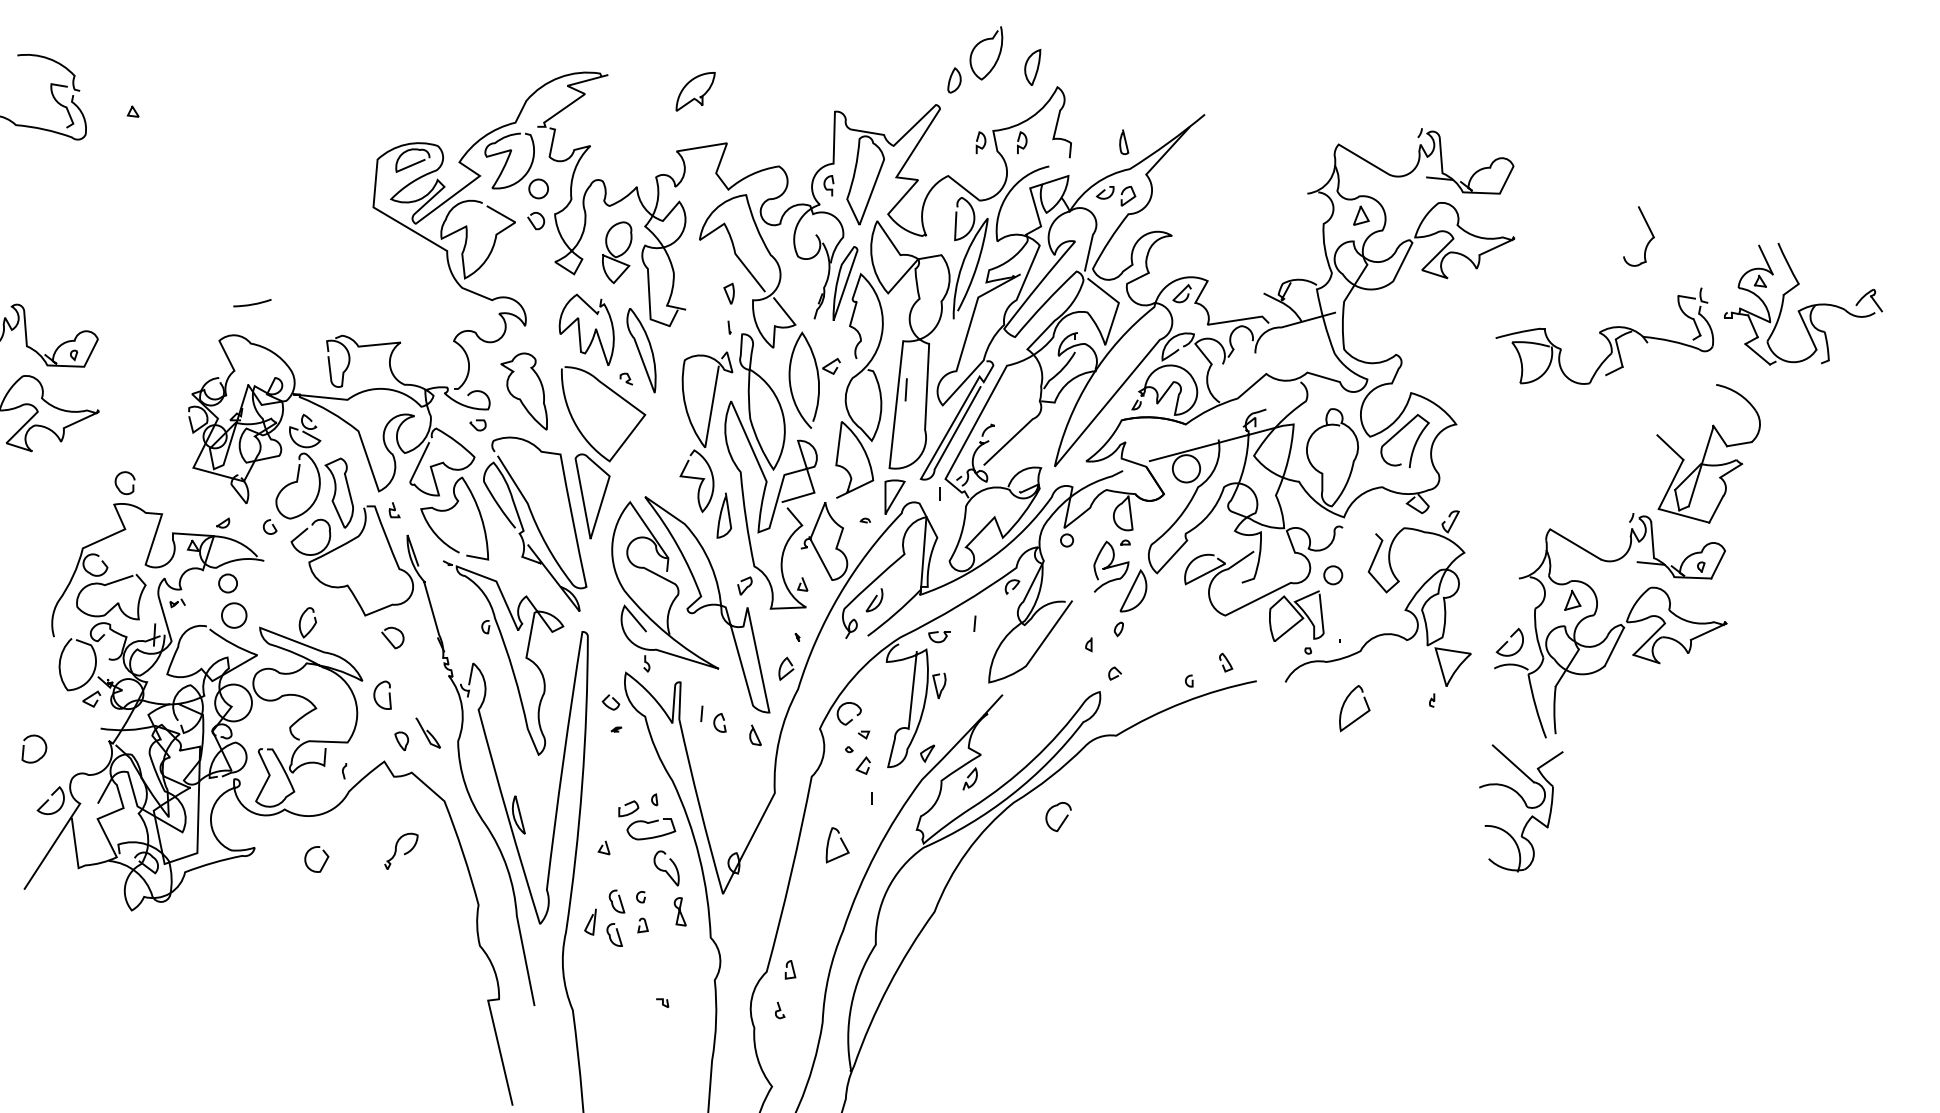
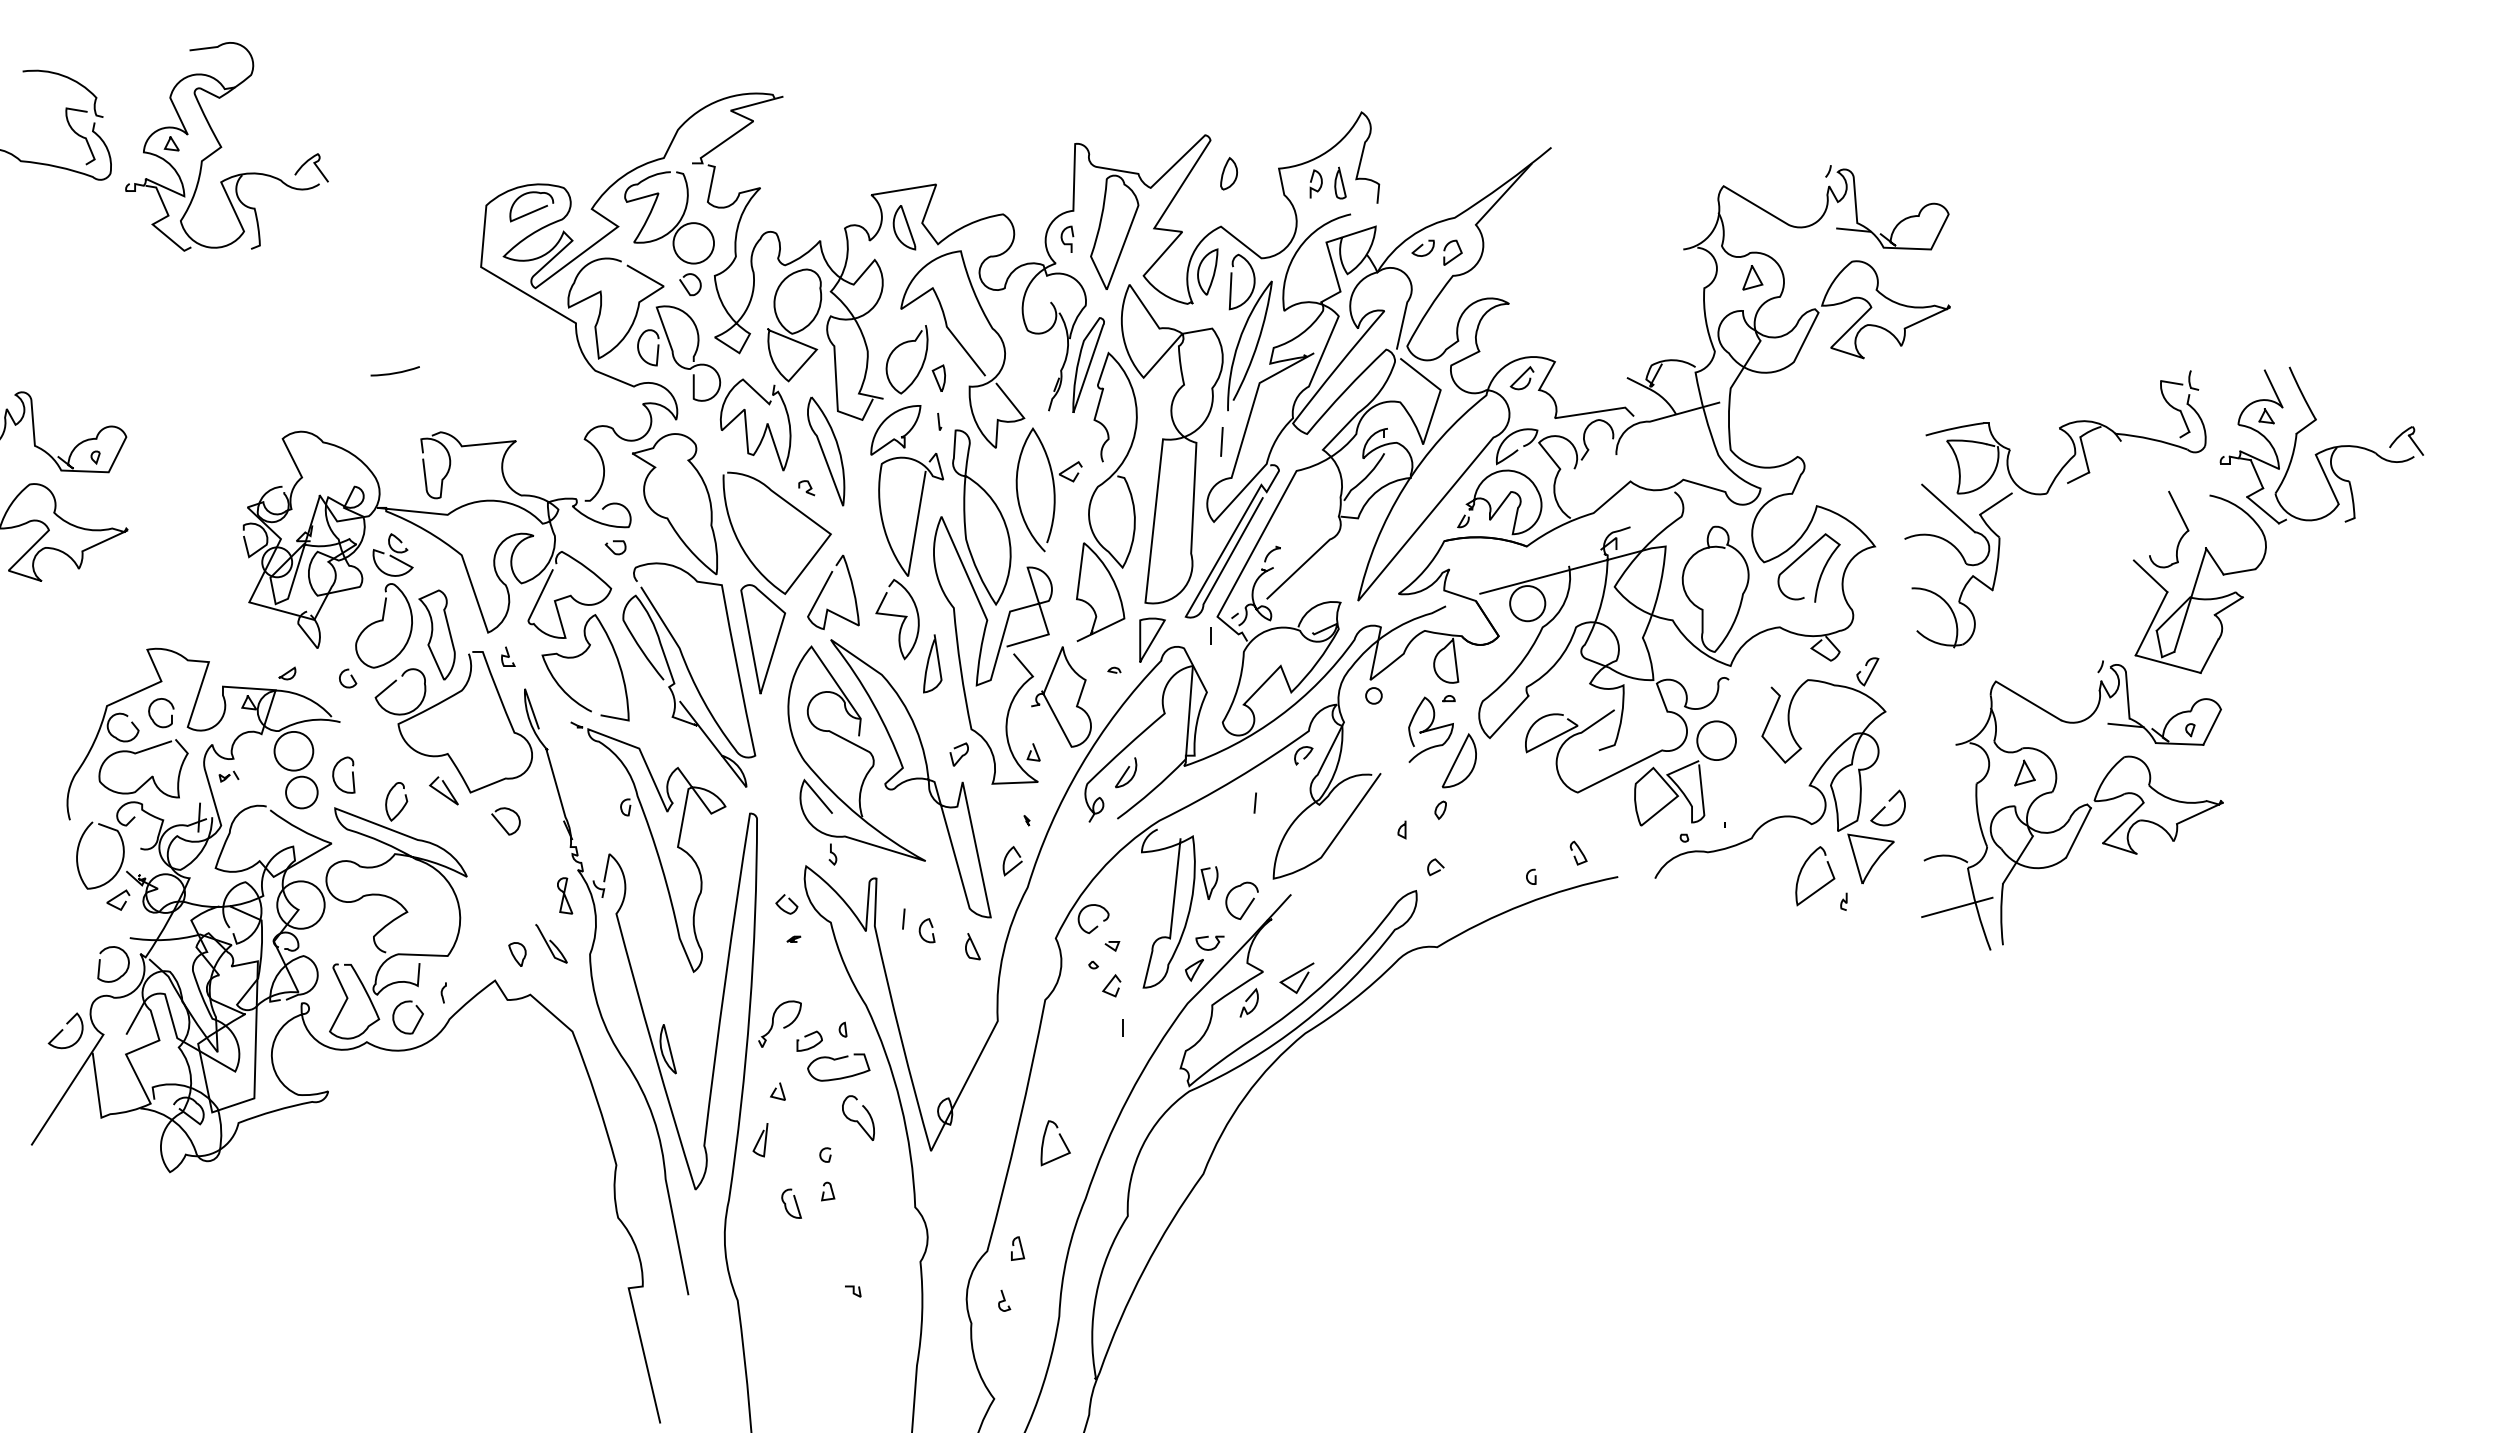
curve: (978, 44) -> (897, 348), moved
part: (1032, 67) -> (1207, 271), moved
part: (954, 80) -> (1228, 173), moved
part: (695, 91) -> (895, 430), moved
part: (175, 113) -> (226, 146), added
curve: (977, 141) -> (1258, 182), removed
curve: (1124, 141) -> (1341, 182), moved
part: (702, 176) -> (904, 227), added
circle: (538, 189) -> (693, 243), size x1.67
part: (1647, 242) -> (2180, 537), moved
part: (616, 252) -> (794, 325), size x1.43
part: (527, 274) -> (679, 353), added
curve: (251, 304) -> (394, 372), moved
part: (1803, 304) -> (2321, 445), moved
line: (905, 389) -> (1221, 441), moved
part: (523, 391) -> (674, 504), size x1.43
curve: (640, 457) -> (824, 588), added
curve: (119, 488) -> (153, 719), moved
circle: (1333, 575) -> (1716, 740), size x1.67
circle: (227, 582) -> (293, 750), size x1.67
line: (343, 615) -> (442, 792), added
curve: (938, 632) -> (1208, 937), moved
curve: (1507, 641) -> (1885, 807), moved
curve: (375, 694) -> (334, 774), moved
line: (1520, 704) -> (1957, 907), added
curve: (1359, 716) -> (1821, 886), moved
curve: (24, 749) -> (100, 964), moved
line: (1005, 757) -> (1294, 975), added
part: (1525, 805) -> (1964, 562), moved
curve: (1062, 821) -> (1247, 906), moved
curve: (842, 842) -> (1061, 1139), moved
curve: (404, 854) -> (783, 1027), moved
curve: (323, 864) -> (416, 1023), moved
curve: (620, 901) -> (798, 1160), removed
part: (680, 911) -> (565, 895), moved
curve: (590, 921) -> (760, 1139), moved

